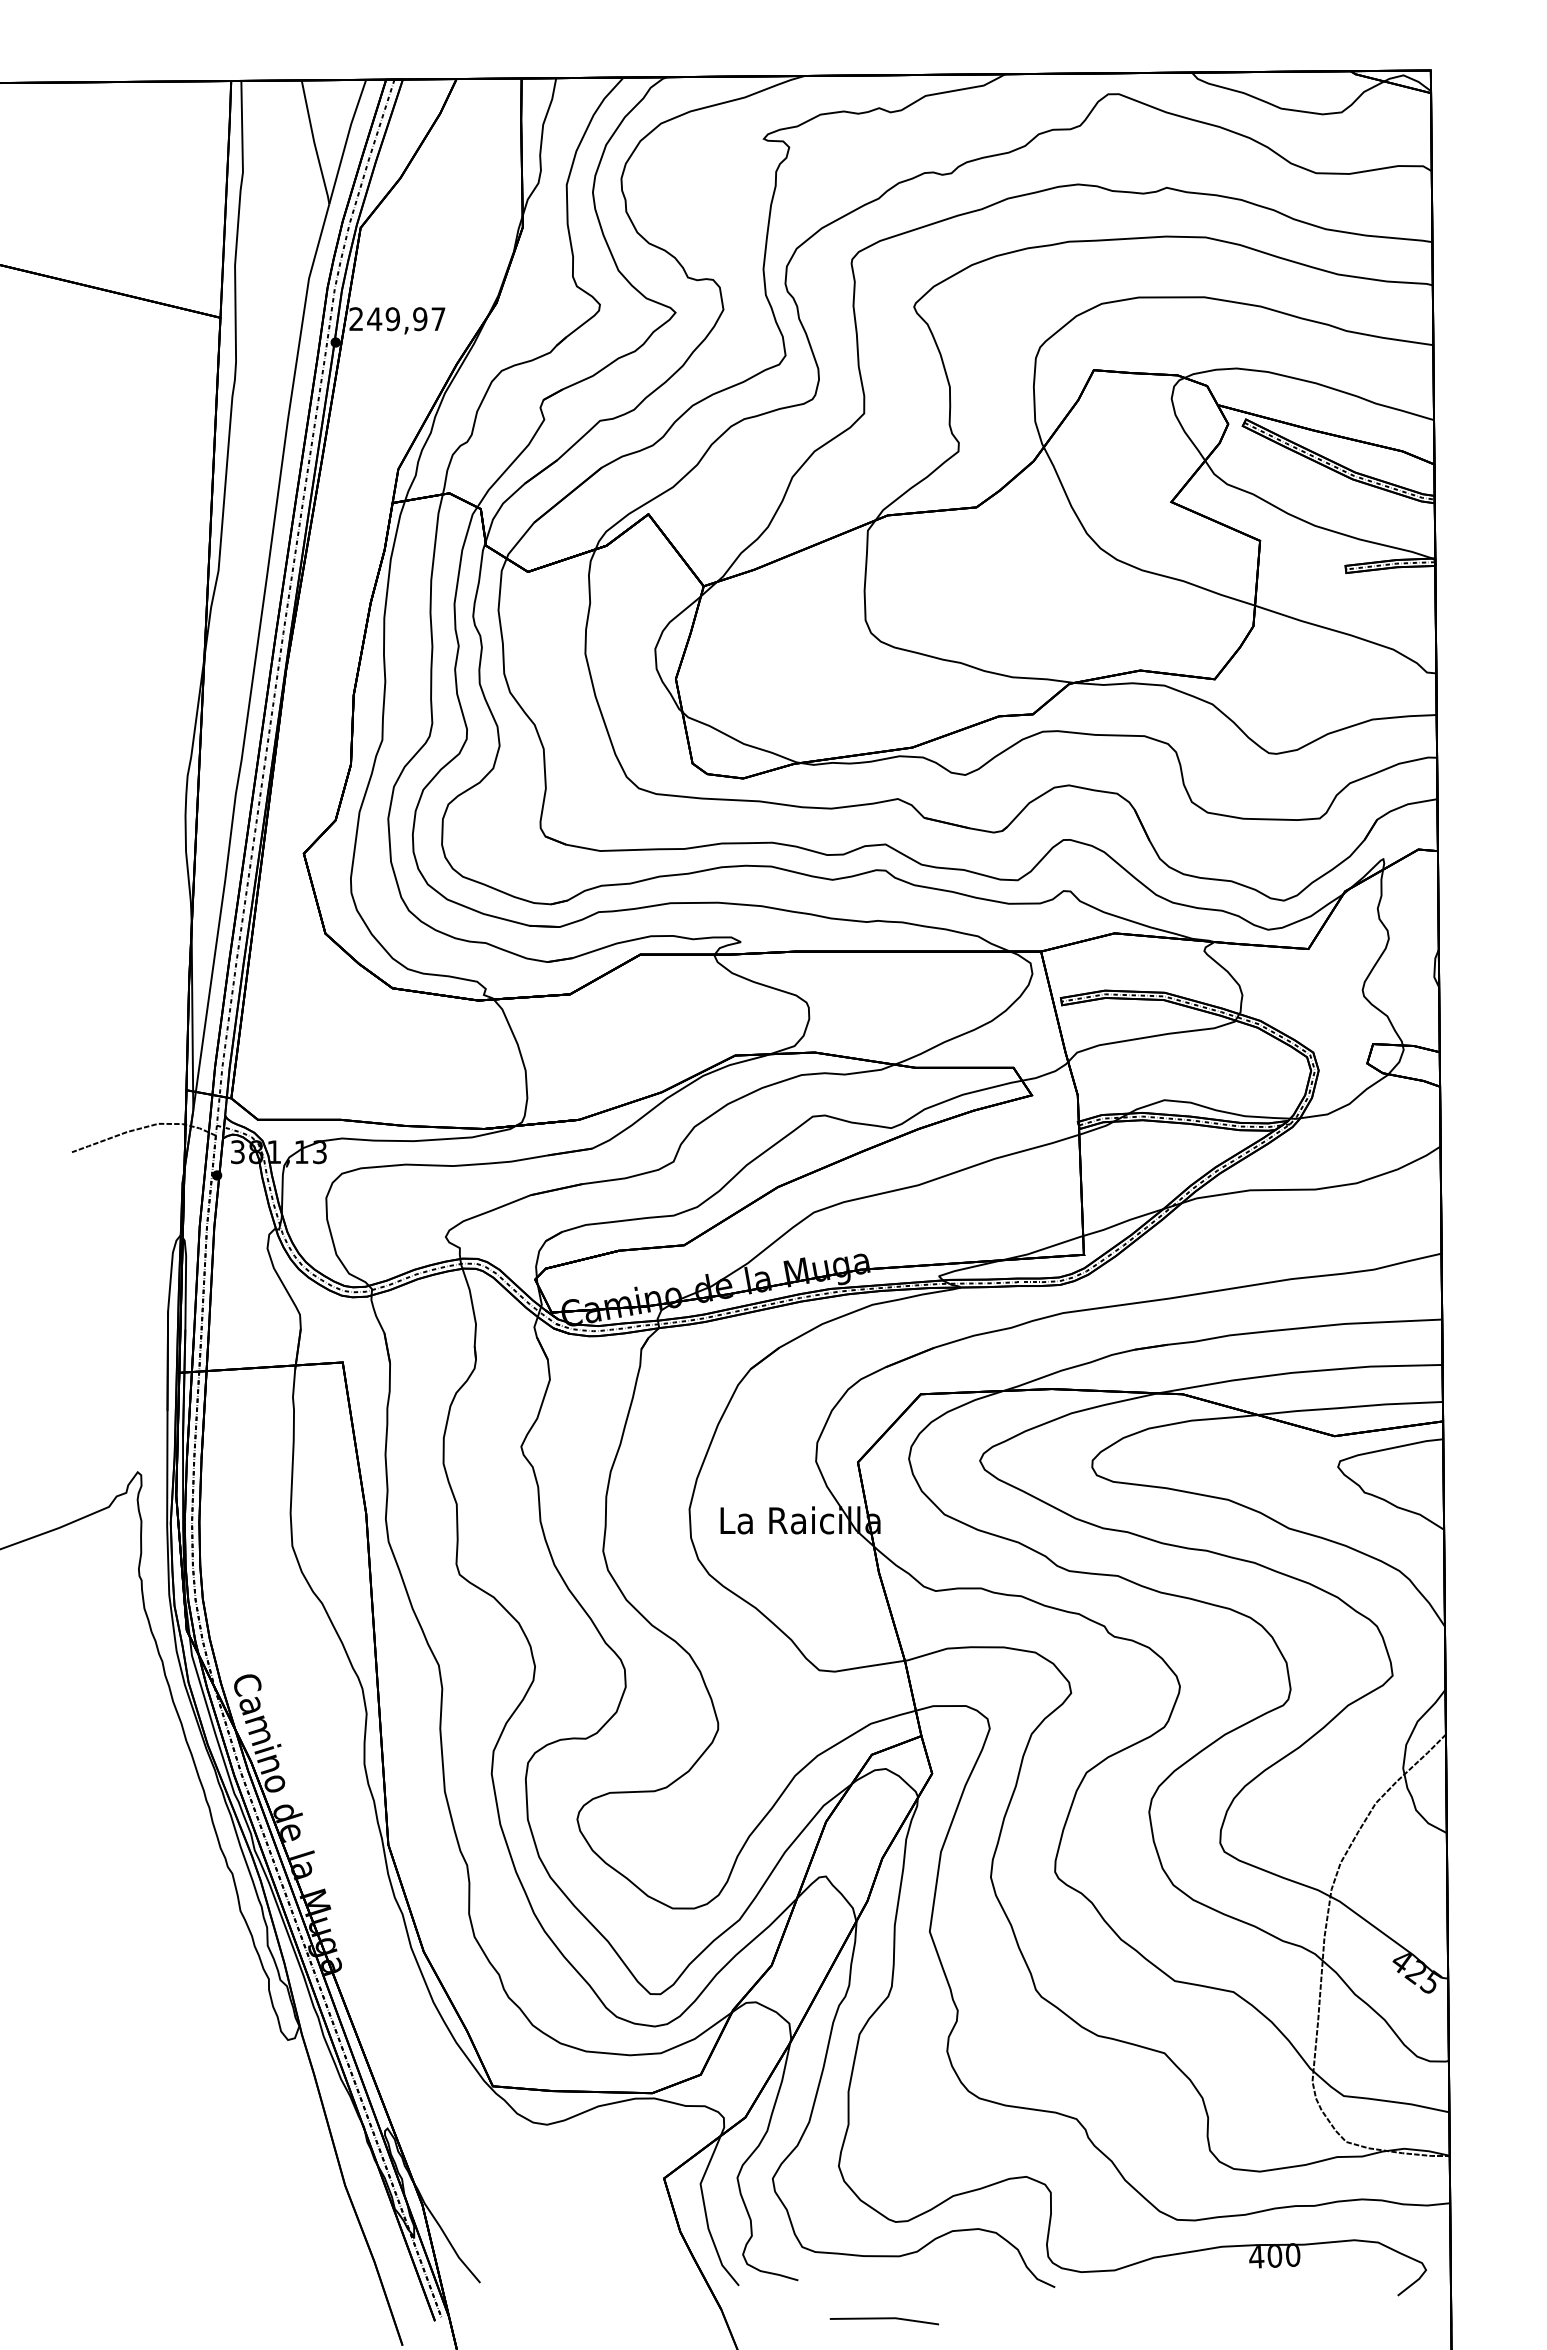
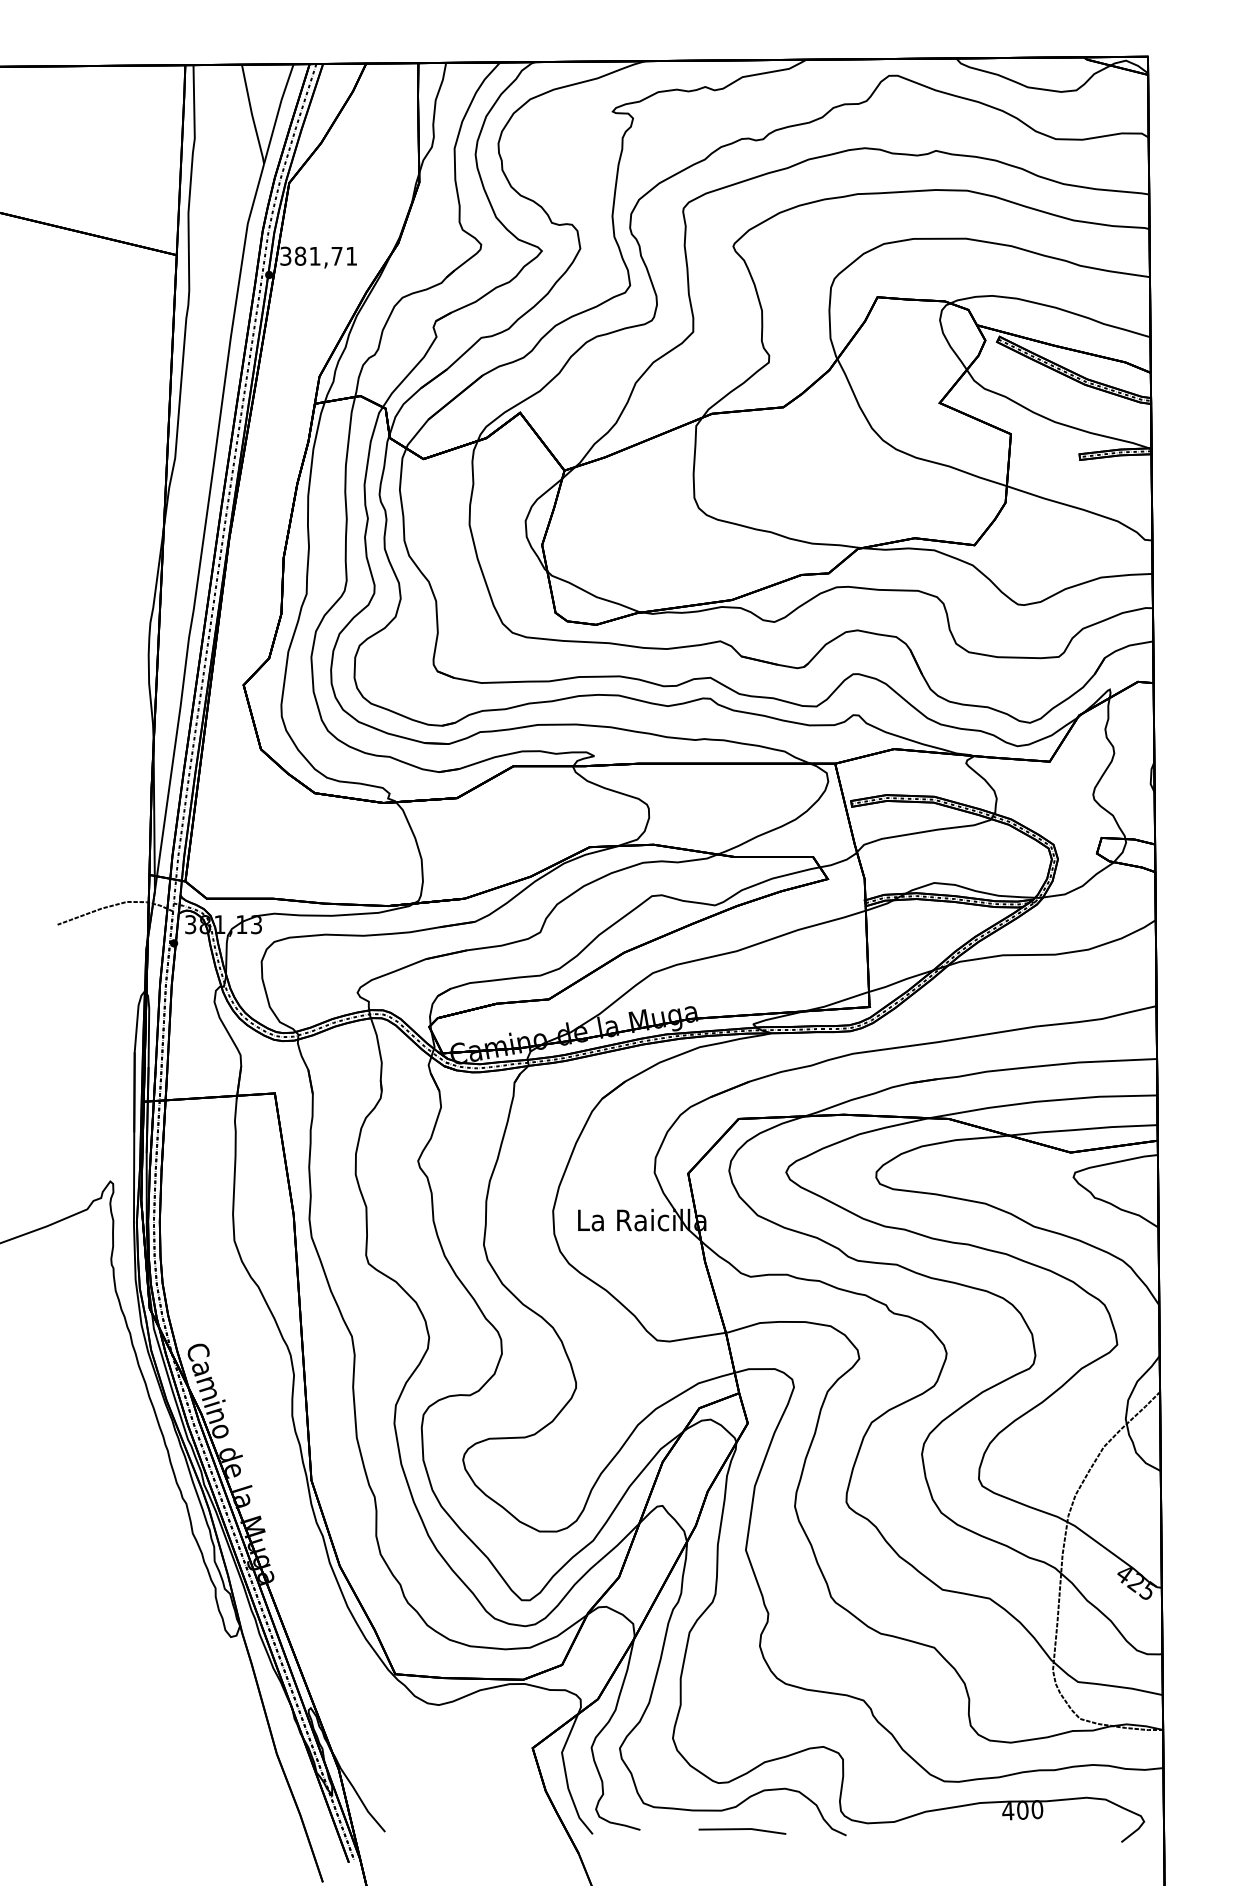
text: (397, 319) -> (318, 256), 249,97 -> 381,71
line: (883, 2319) -> (741, 1830), moved

